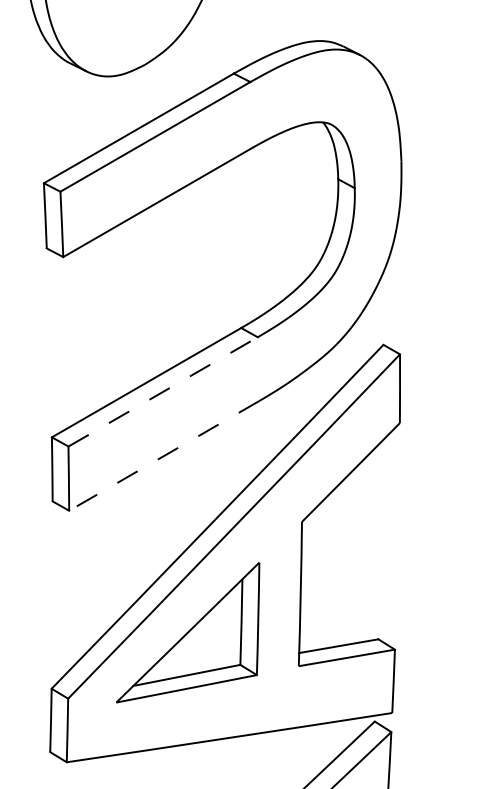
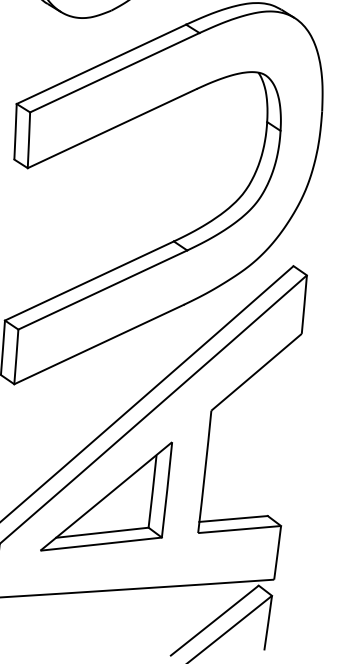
line: (163, 391) -> (103, 289), dashed -> solid
line: (164, 455) -> (99, 344), dashed -> solid

